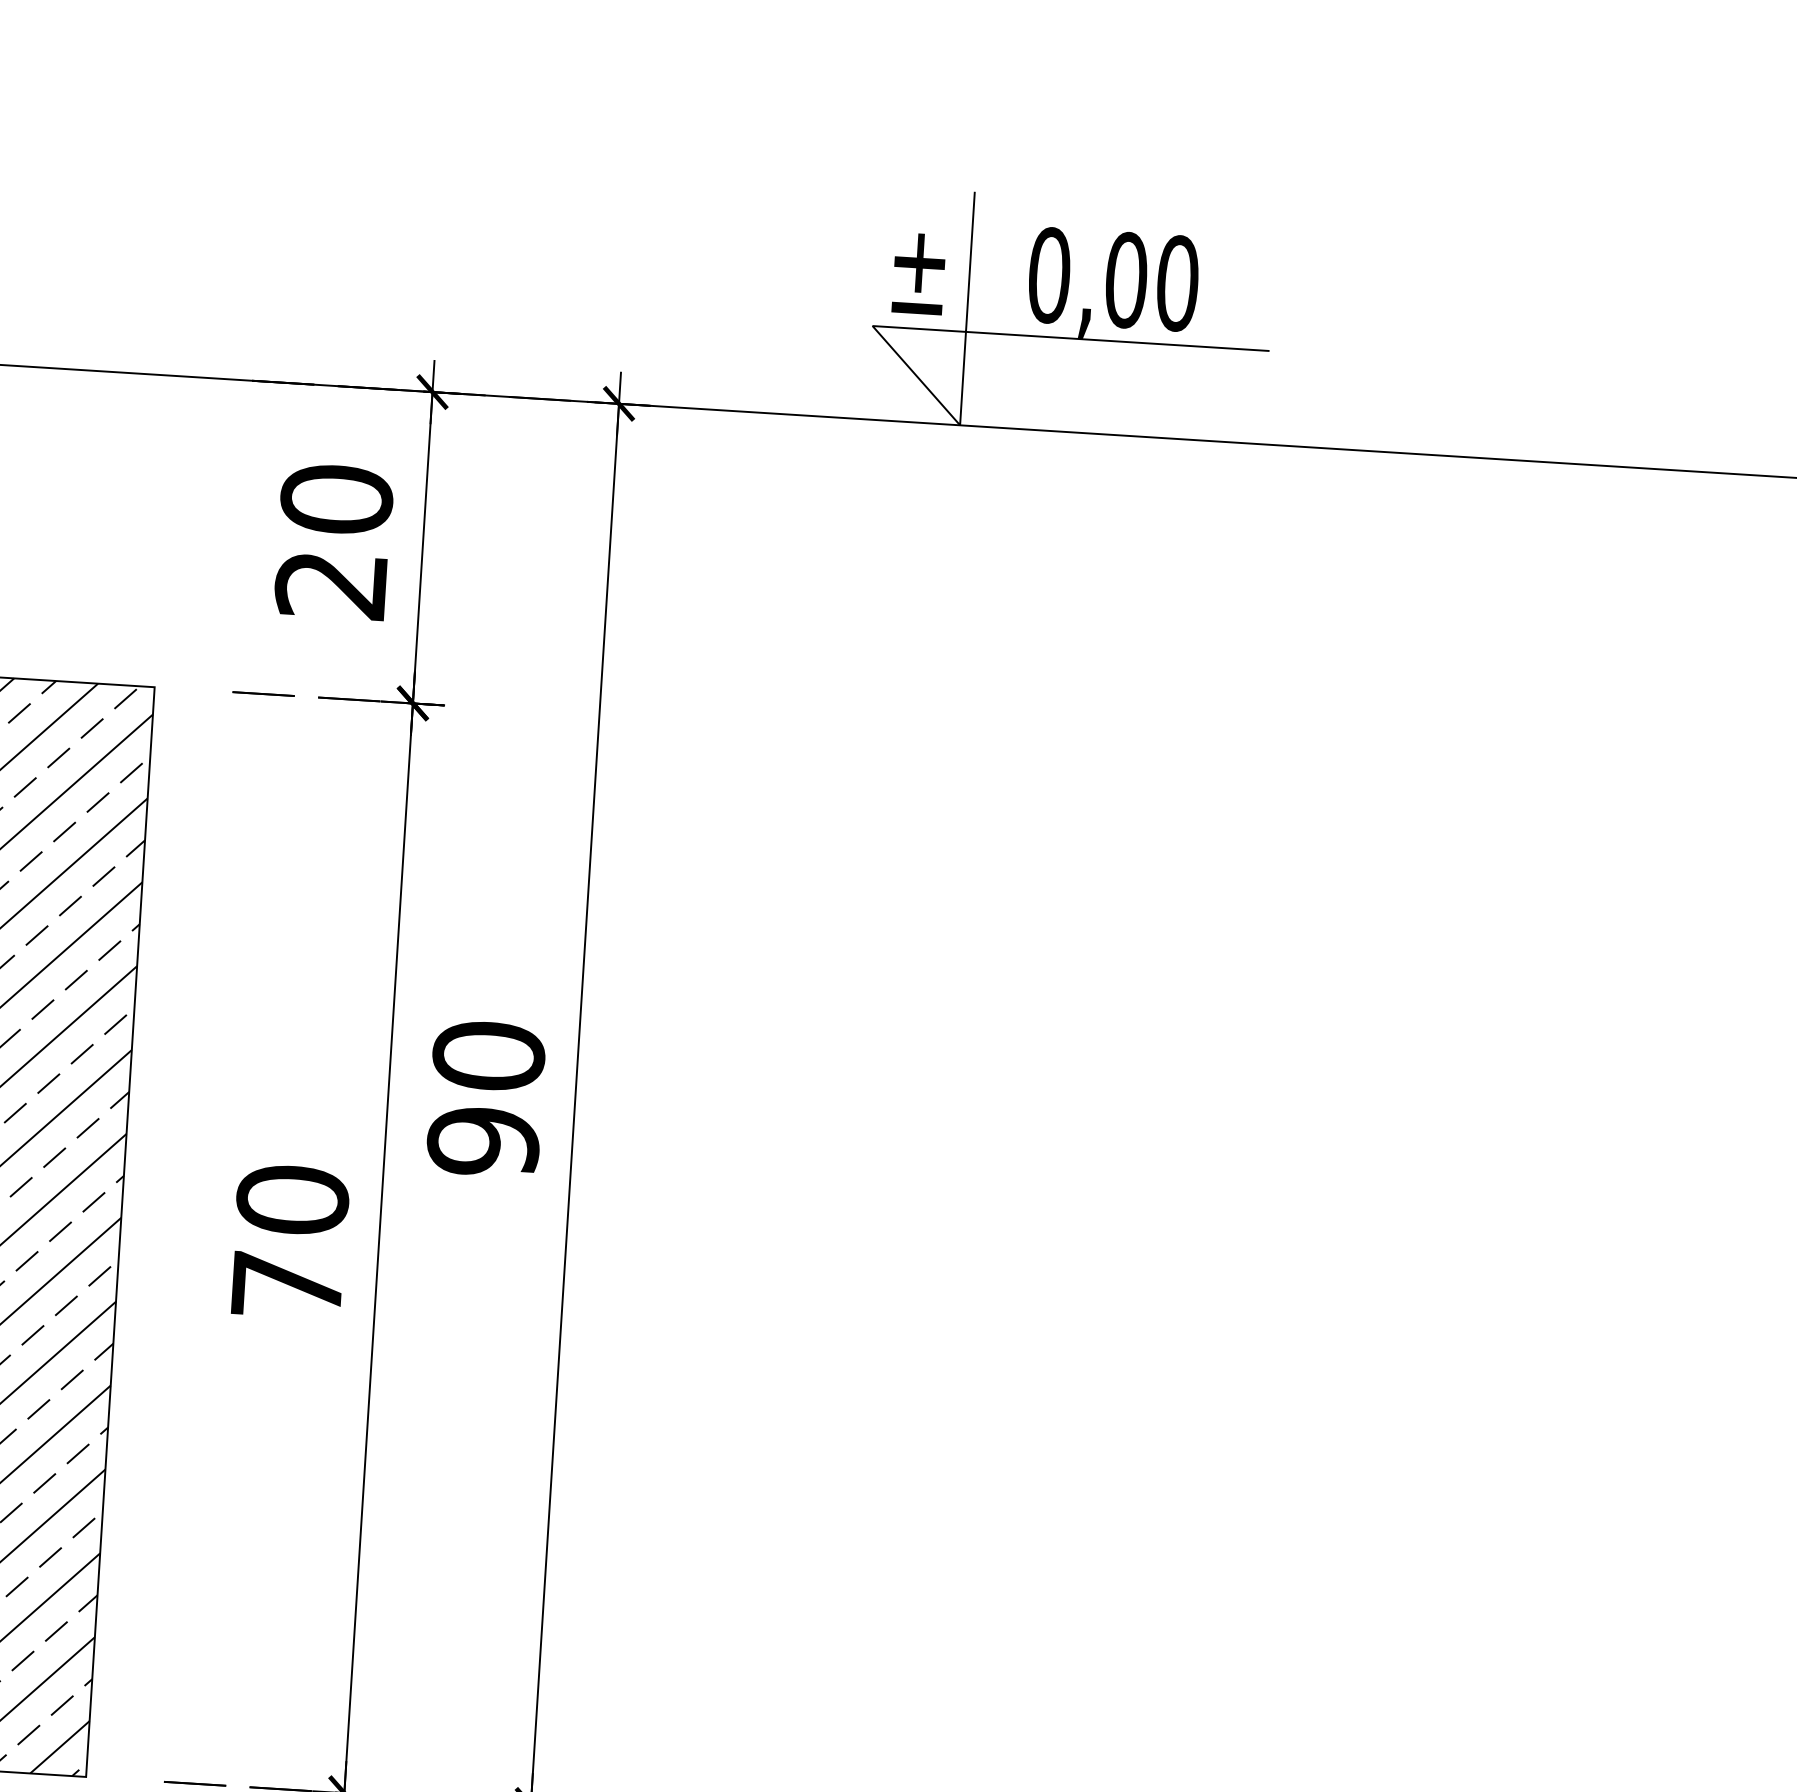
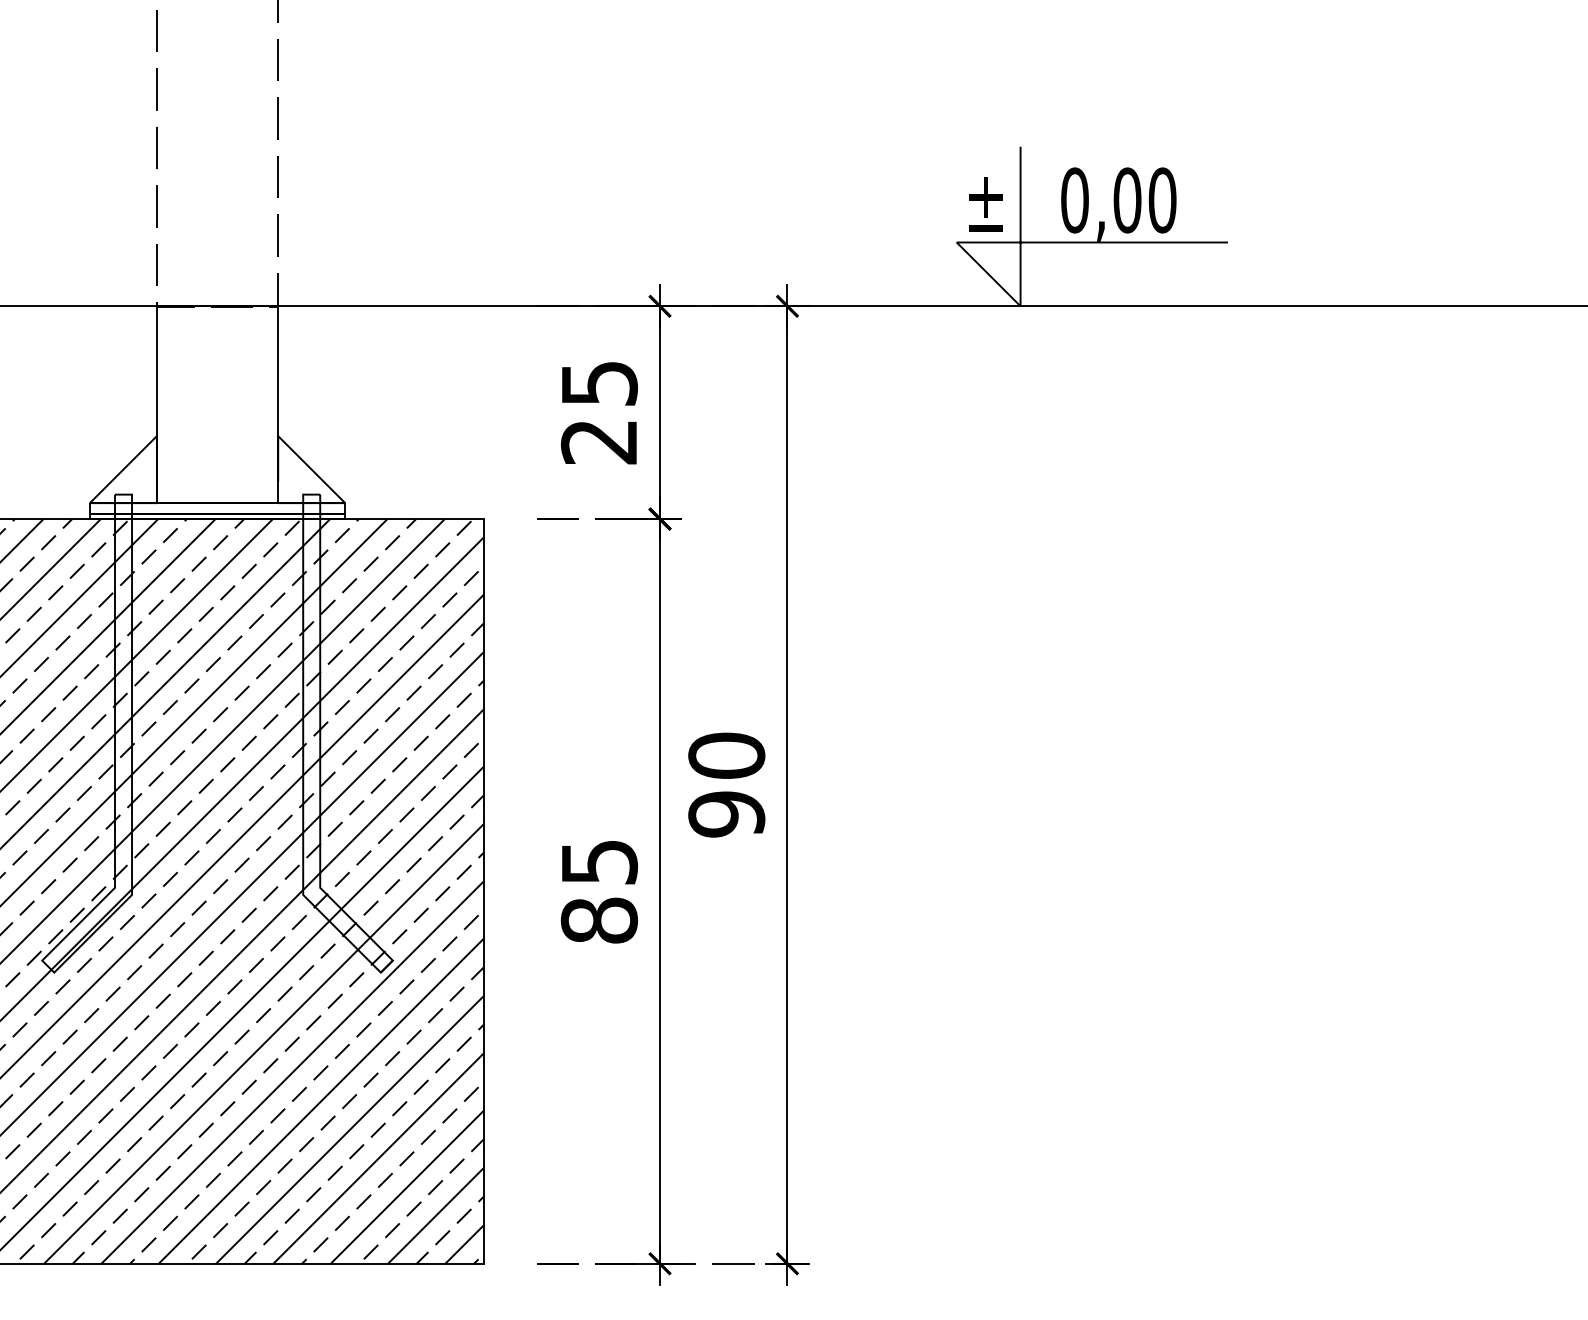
text: (336, 499) -> (599, 383), 20 -> 25
text: (290, 1242) -> (599, 891), 70 -> 85

